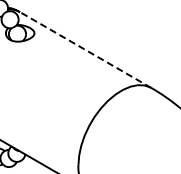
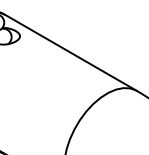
line: (85, 50) -> (71, 53), dashed -> solid

